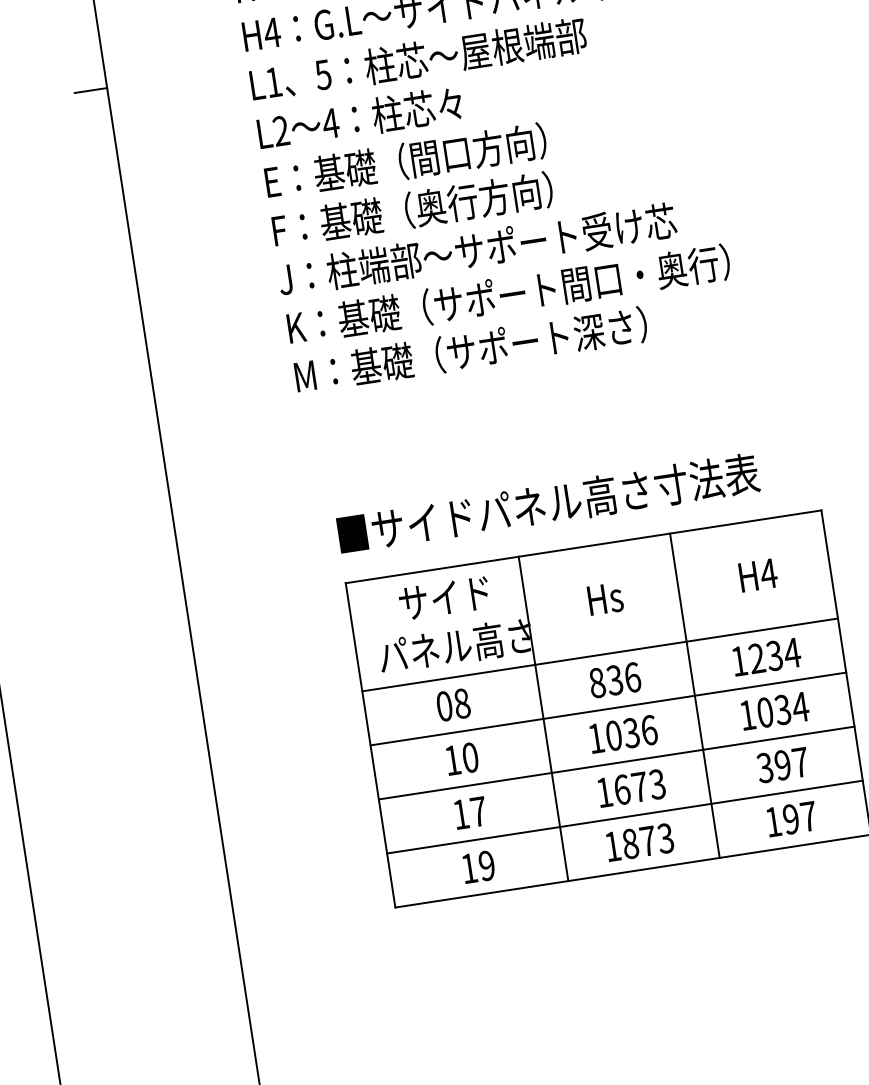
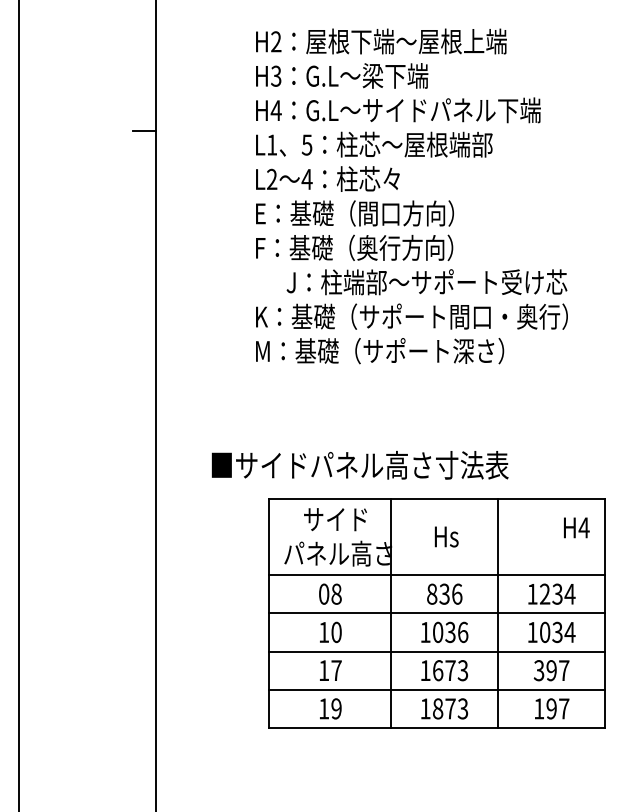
text: (476, 250) -> (426, 282), moved
text: (547, 504) -> (359, 465), moved
text: (757, 574) -> (576, 527), moved

